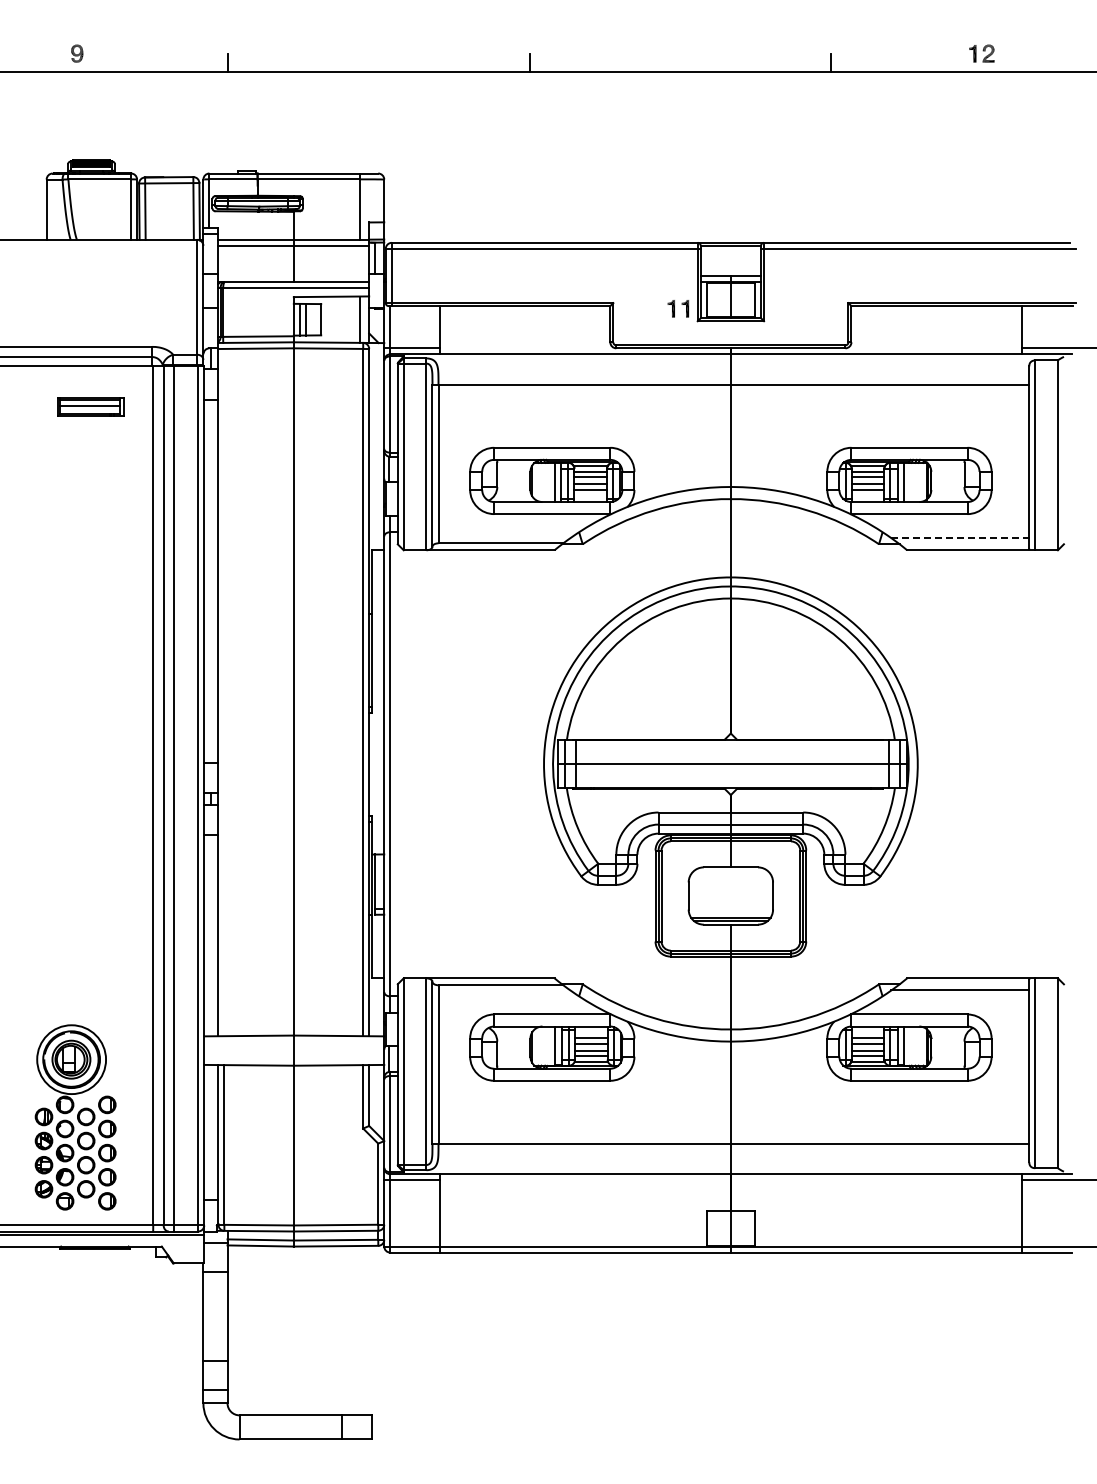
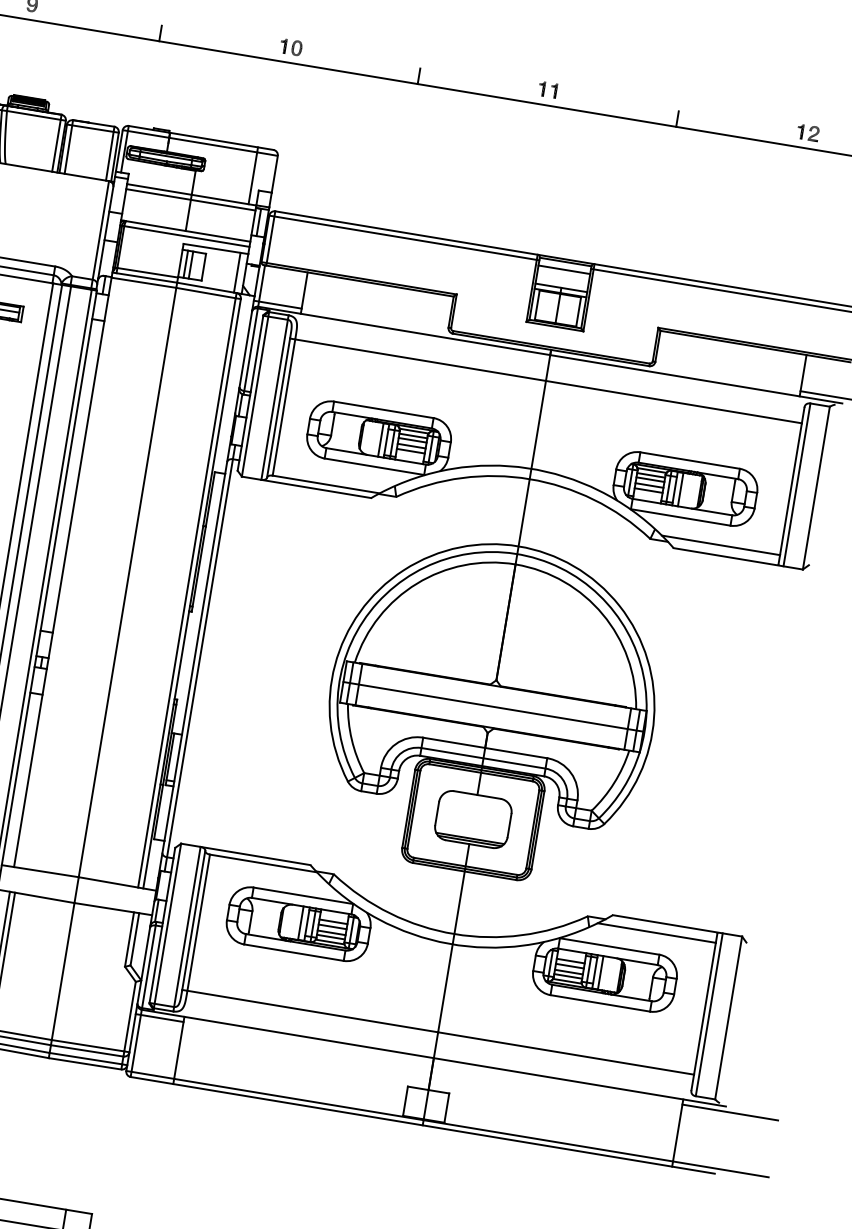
part: (378, 53) -> (290, 47), added
line: (730, 254) -> (564, 269), added
part: (678, 308) -> (548, 89), moved
line: (960, 538) -> (721, 545), dashed -> solid

